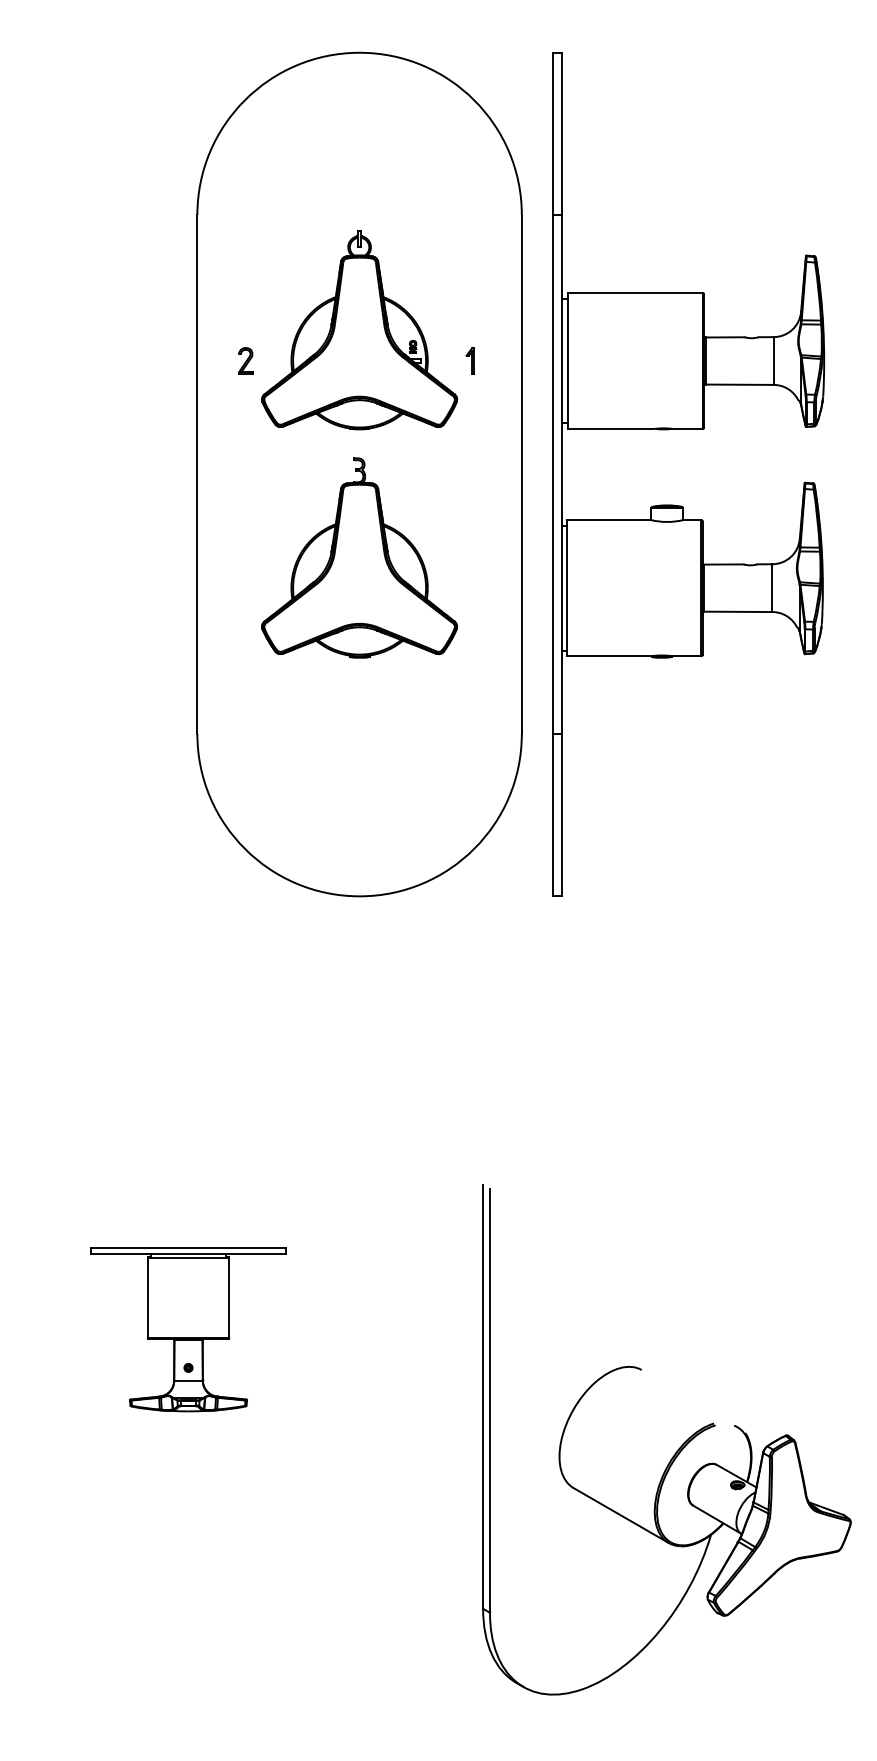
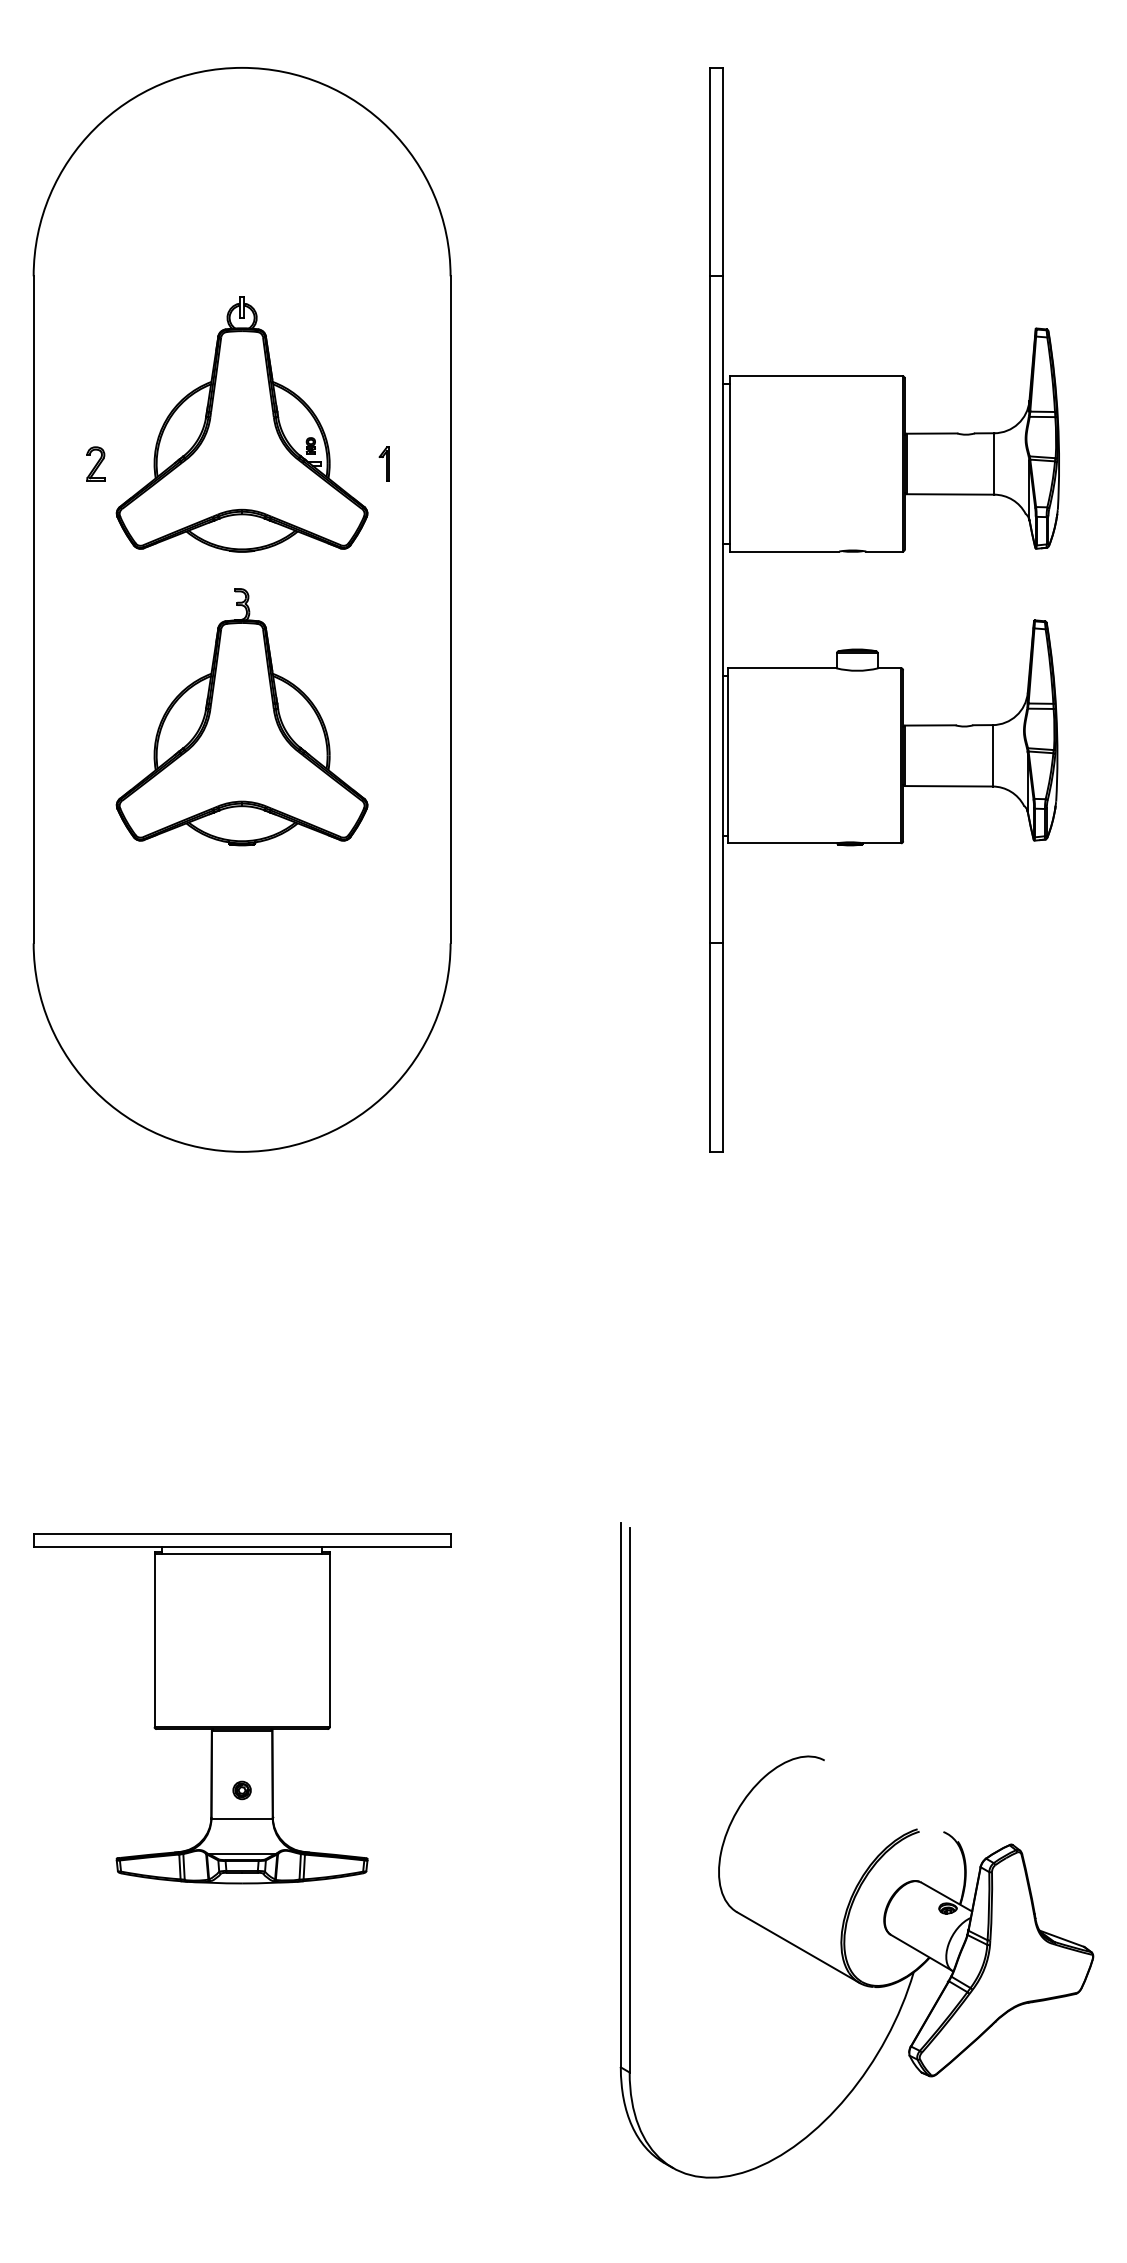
part: (359, 474) -> (241, 609), moved
part: (188, 1329) -> (242, 1708), size x1.67

